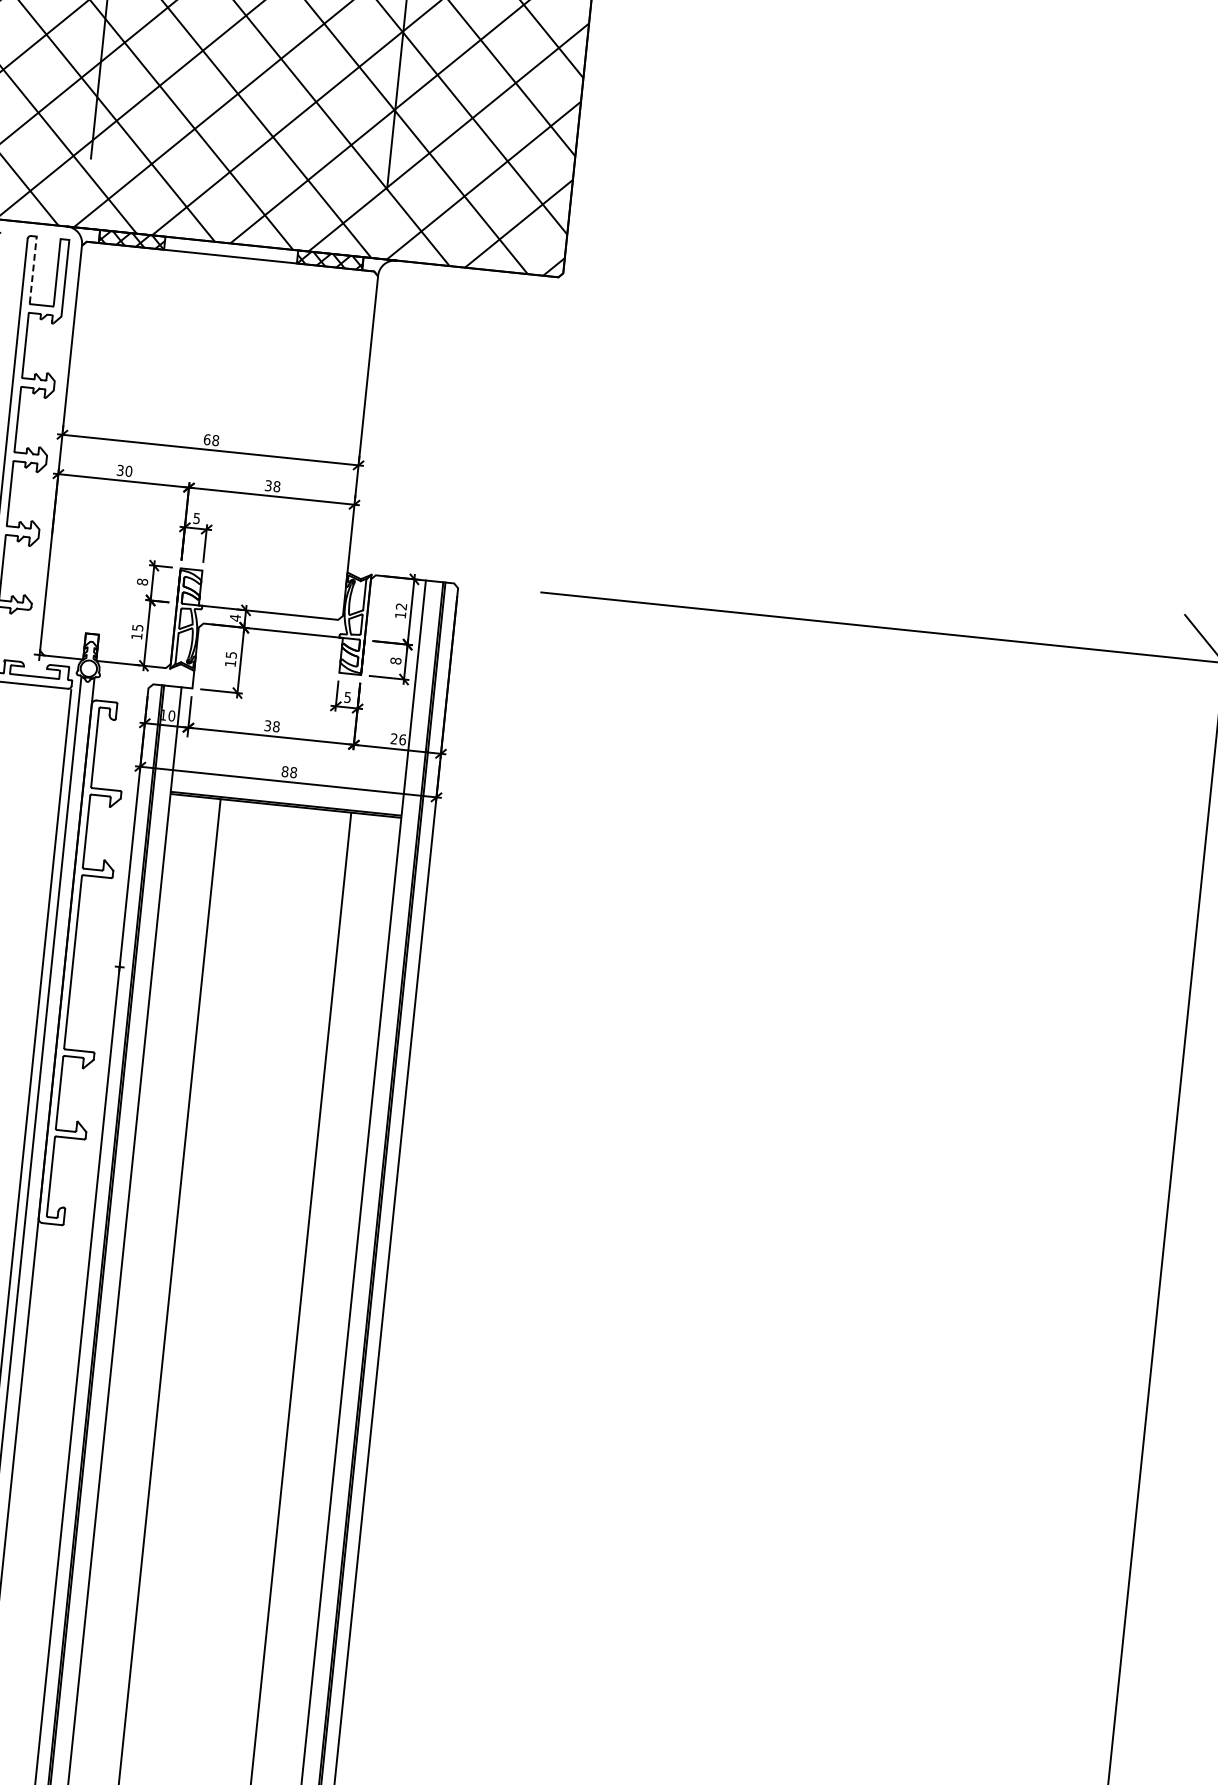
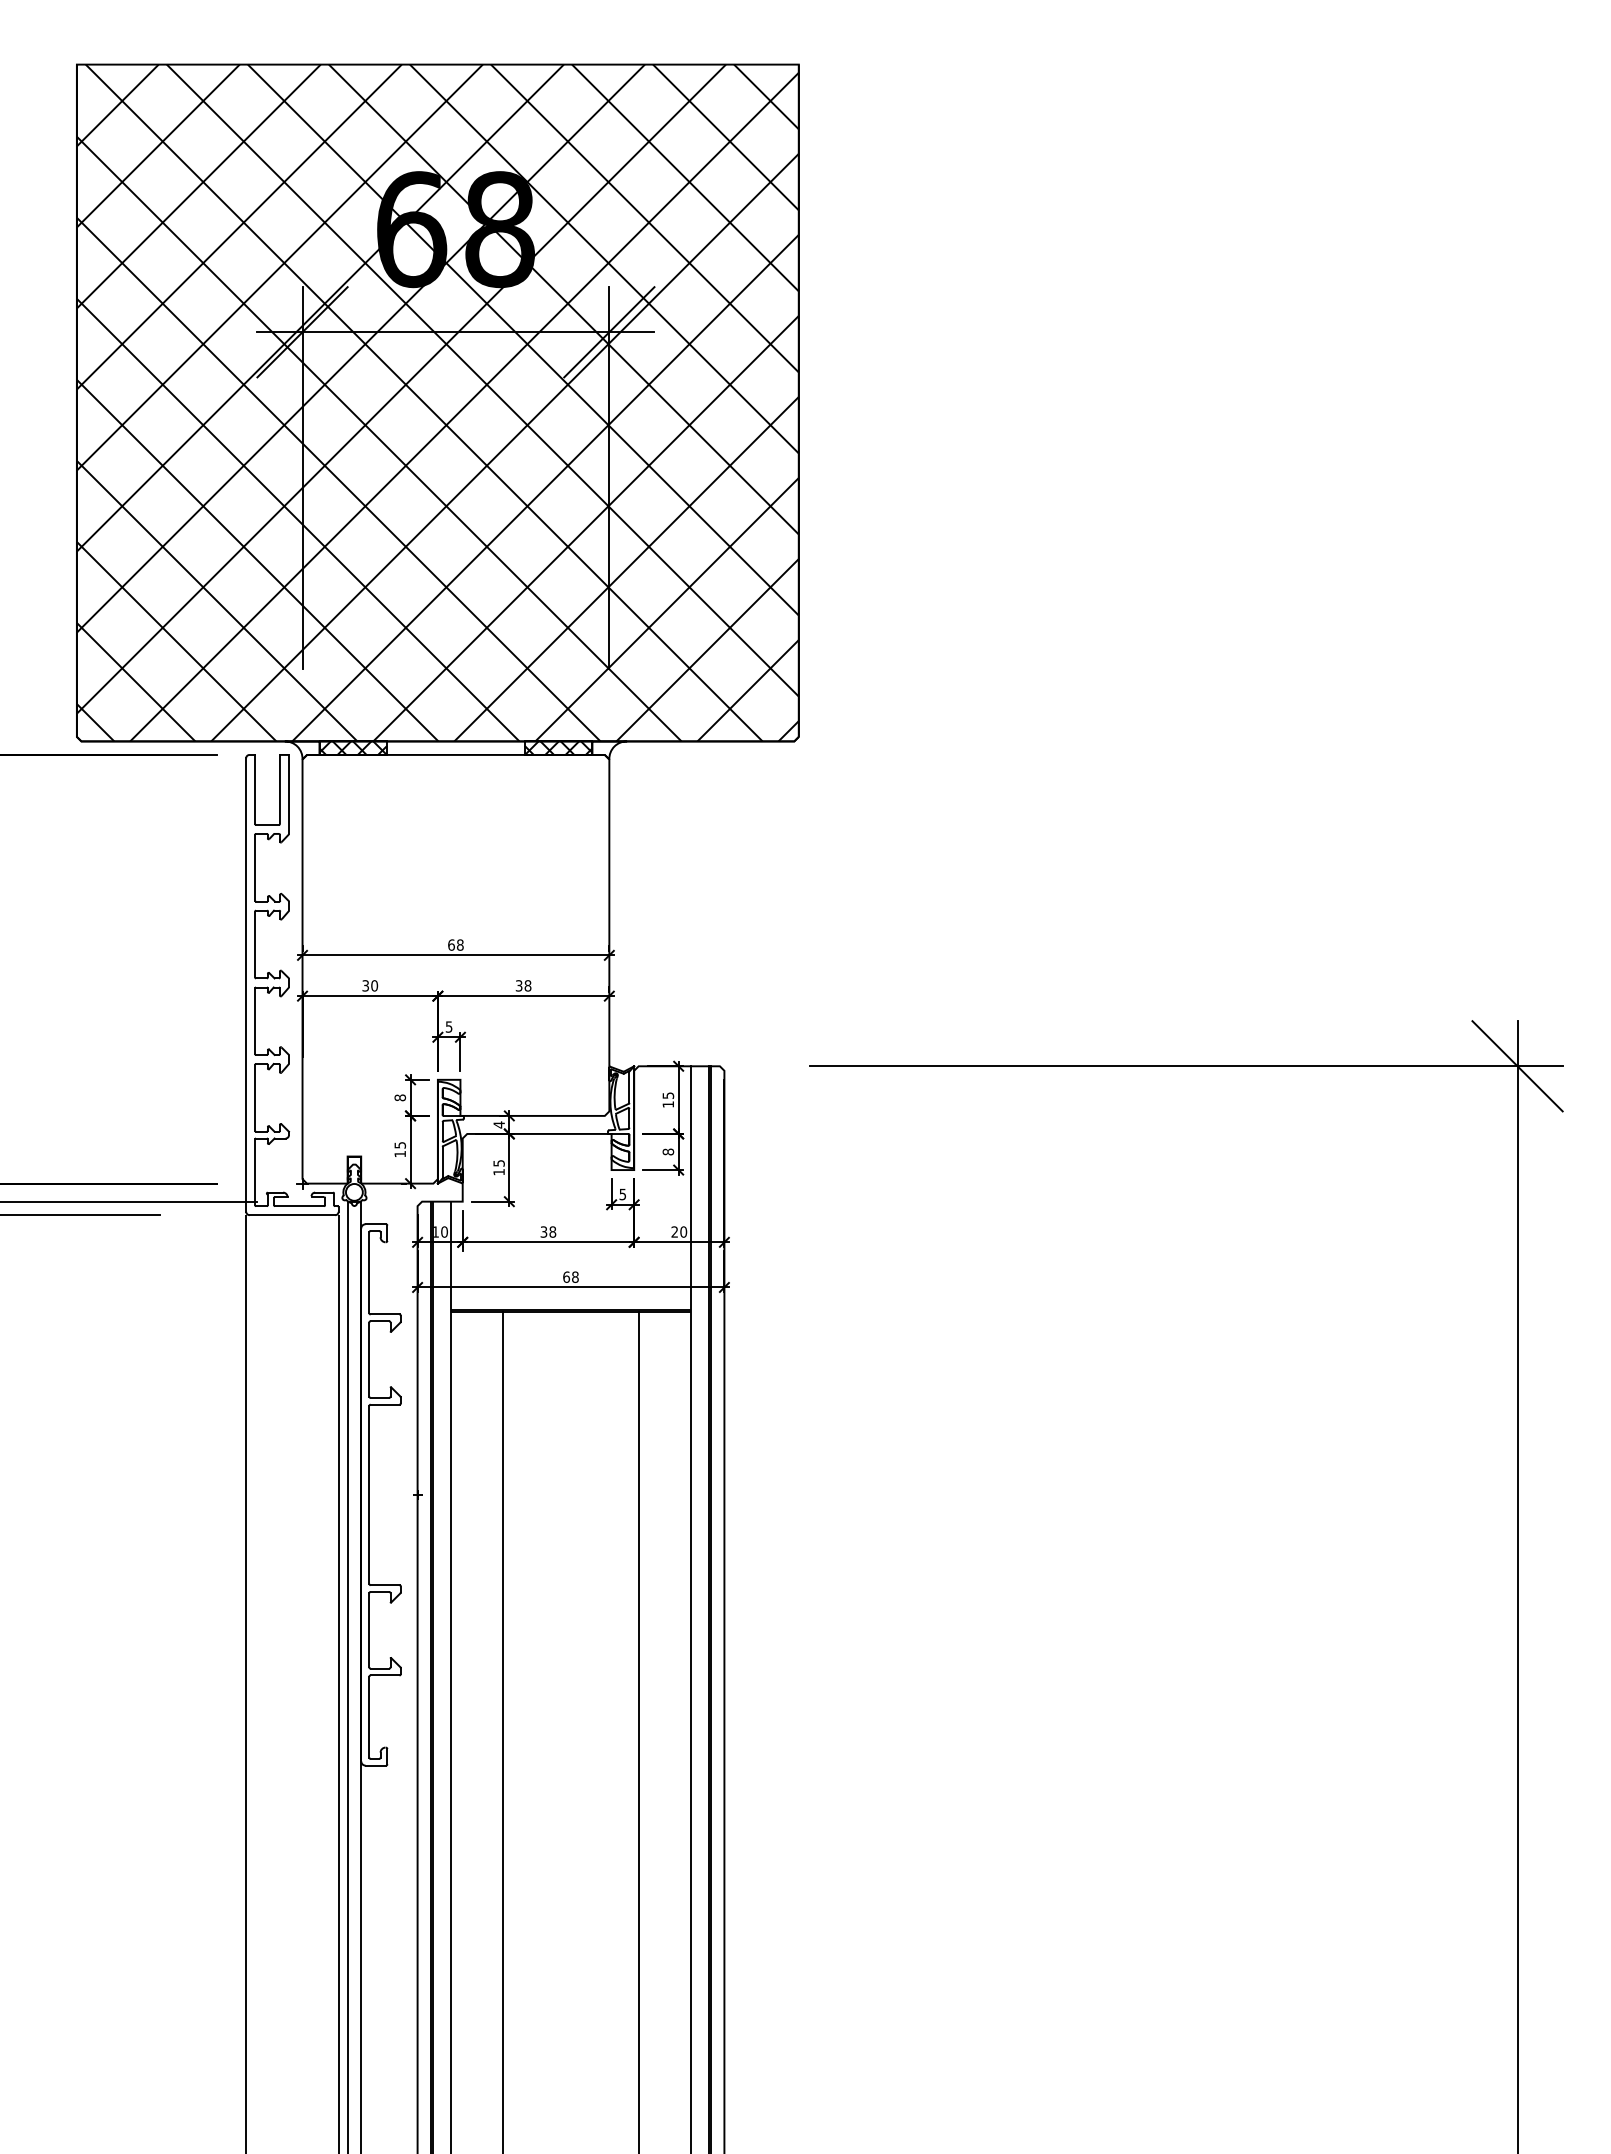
line: (33, 269) -> (255, 789), dashed -> solid
text: (401, 606) -> (668, 1095), 12 -> 15
text: (402, 739) -> (683, 1231), 26 -> 20
text: (285, 771) -> (566, 1276), 88 -> 68

